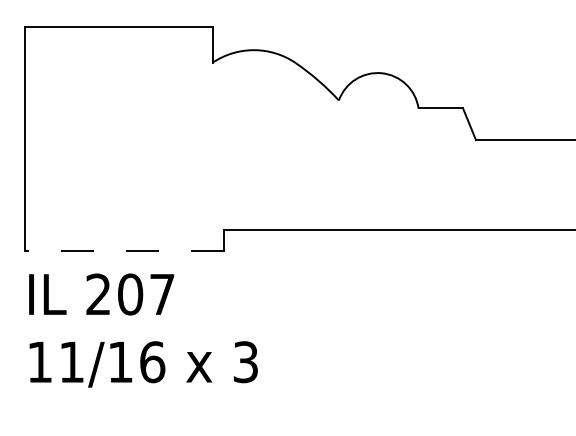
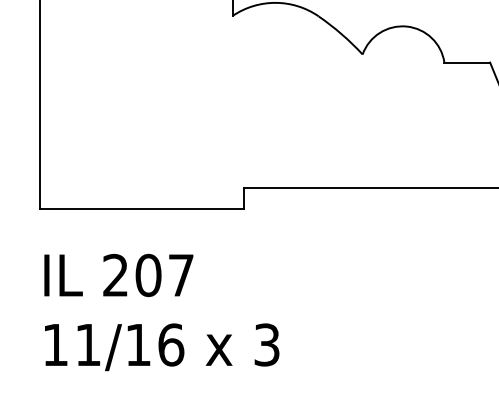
line: (124, 250) -> (142, 208), dashed -> solid
text: (143, 330) -> (161, 312), moved

